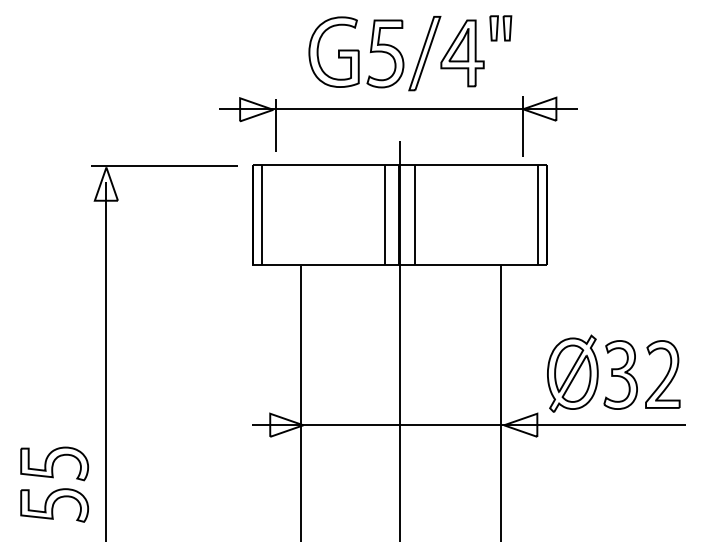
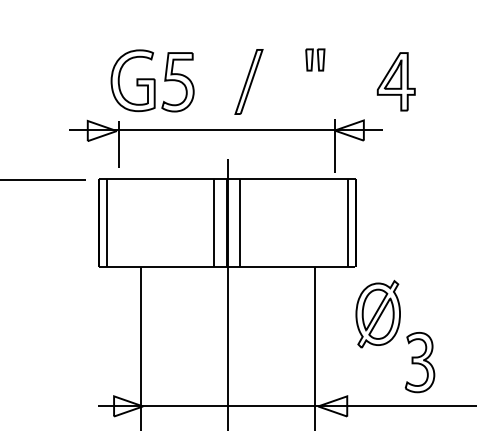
part: (356, 52) -> (152, 81), moved
part: (462, 53) -> (396, 81), moved
part: (572, 373) -> (377, 314), moved
part: (662, 374) -> (456, 362), removed

